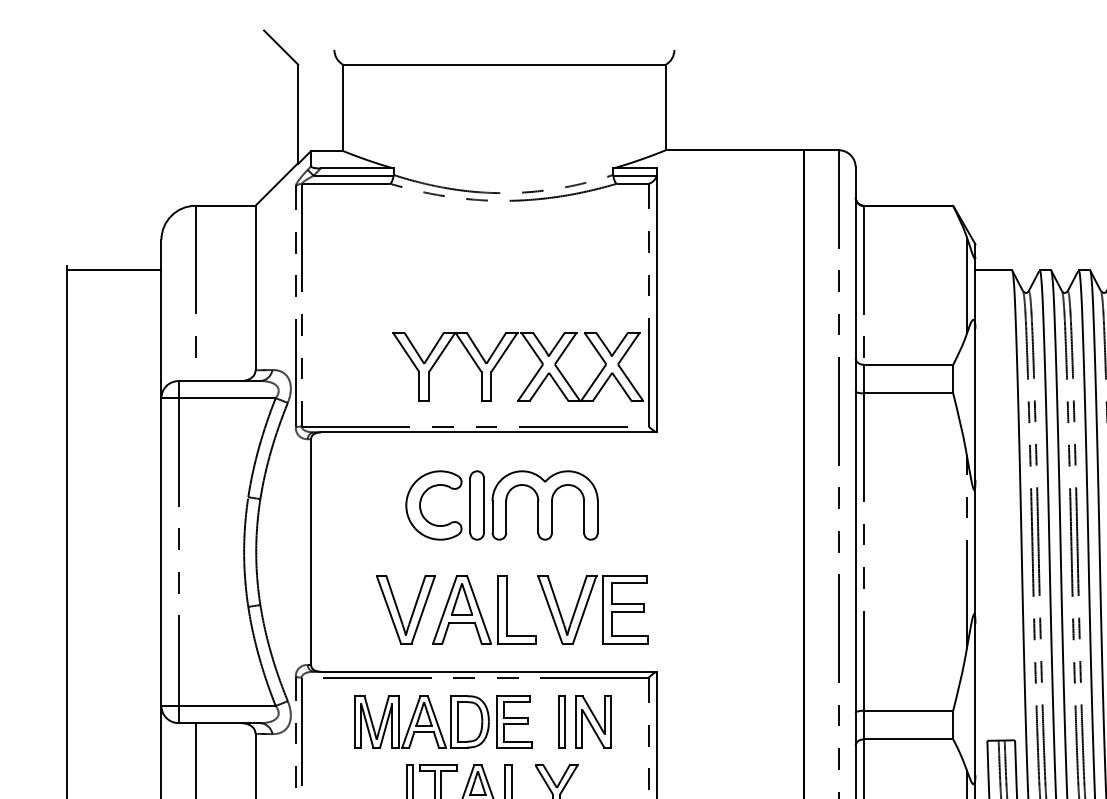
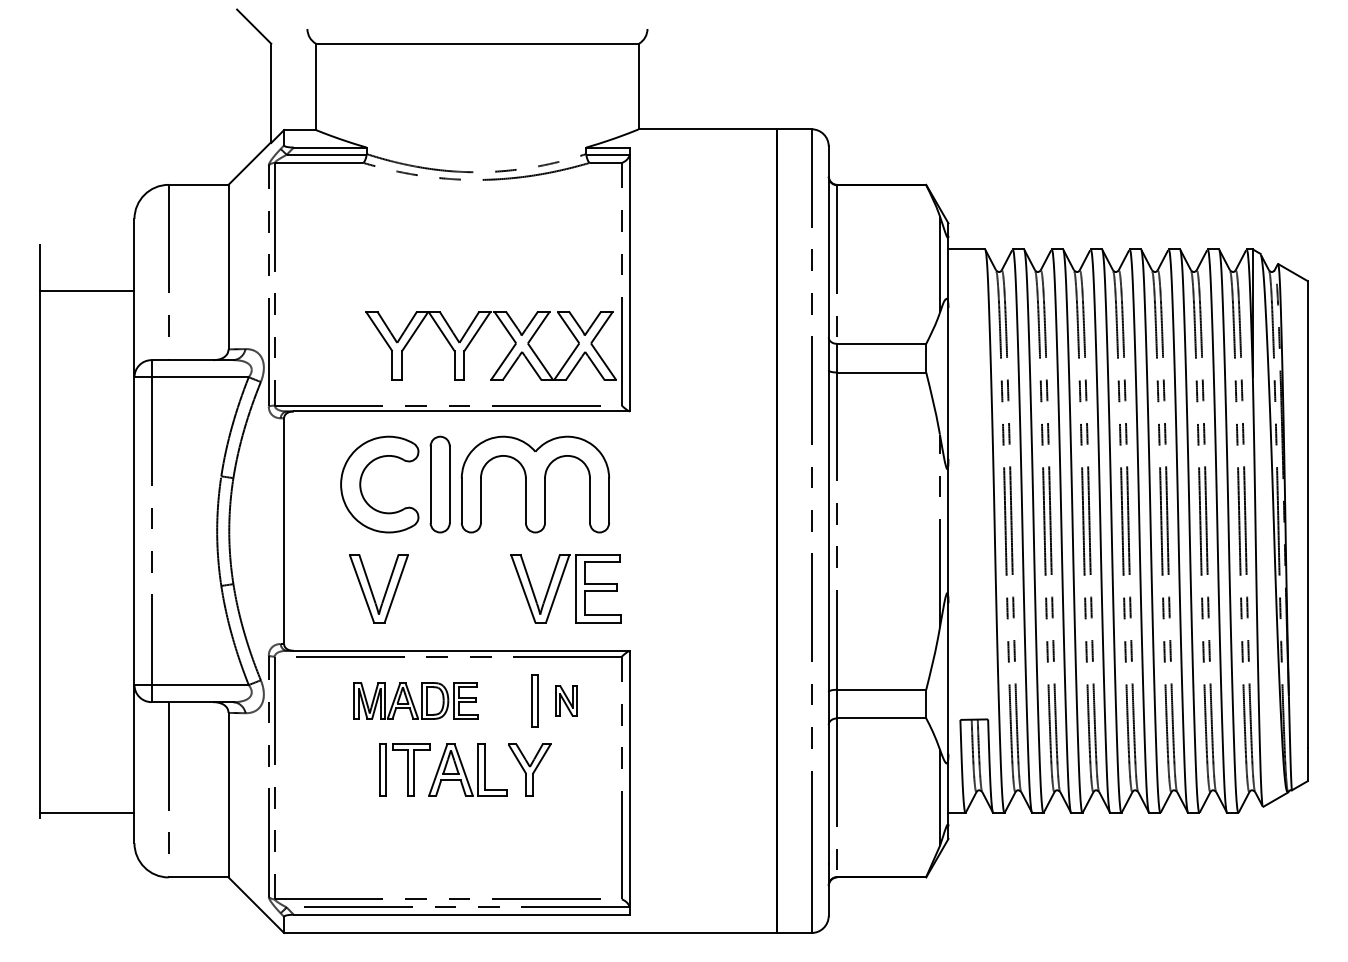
line: (114, 269) -> (87, 290), moved
part: (501, 505) -> (474, 484), size x1.4
part: (484, 609) -> (457, 588), removed
part: (443, 721) -> (416, 700), size x0.7
part: (593, 721) -> (566, 700), size x0.6

